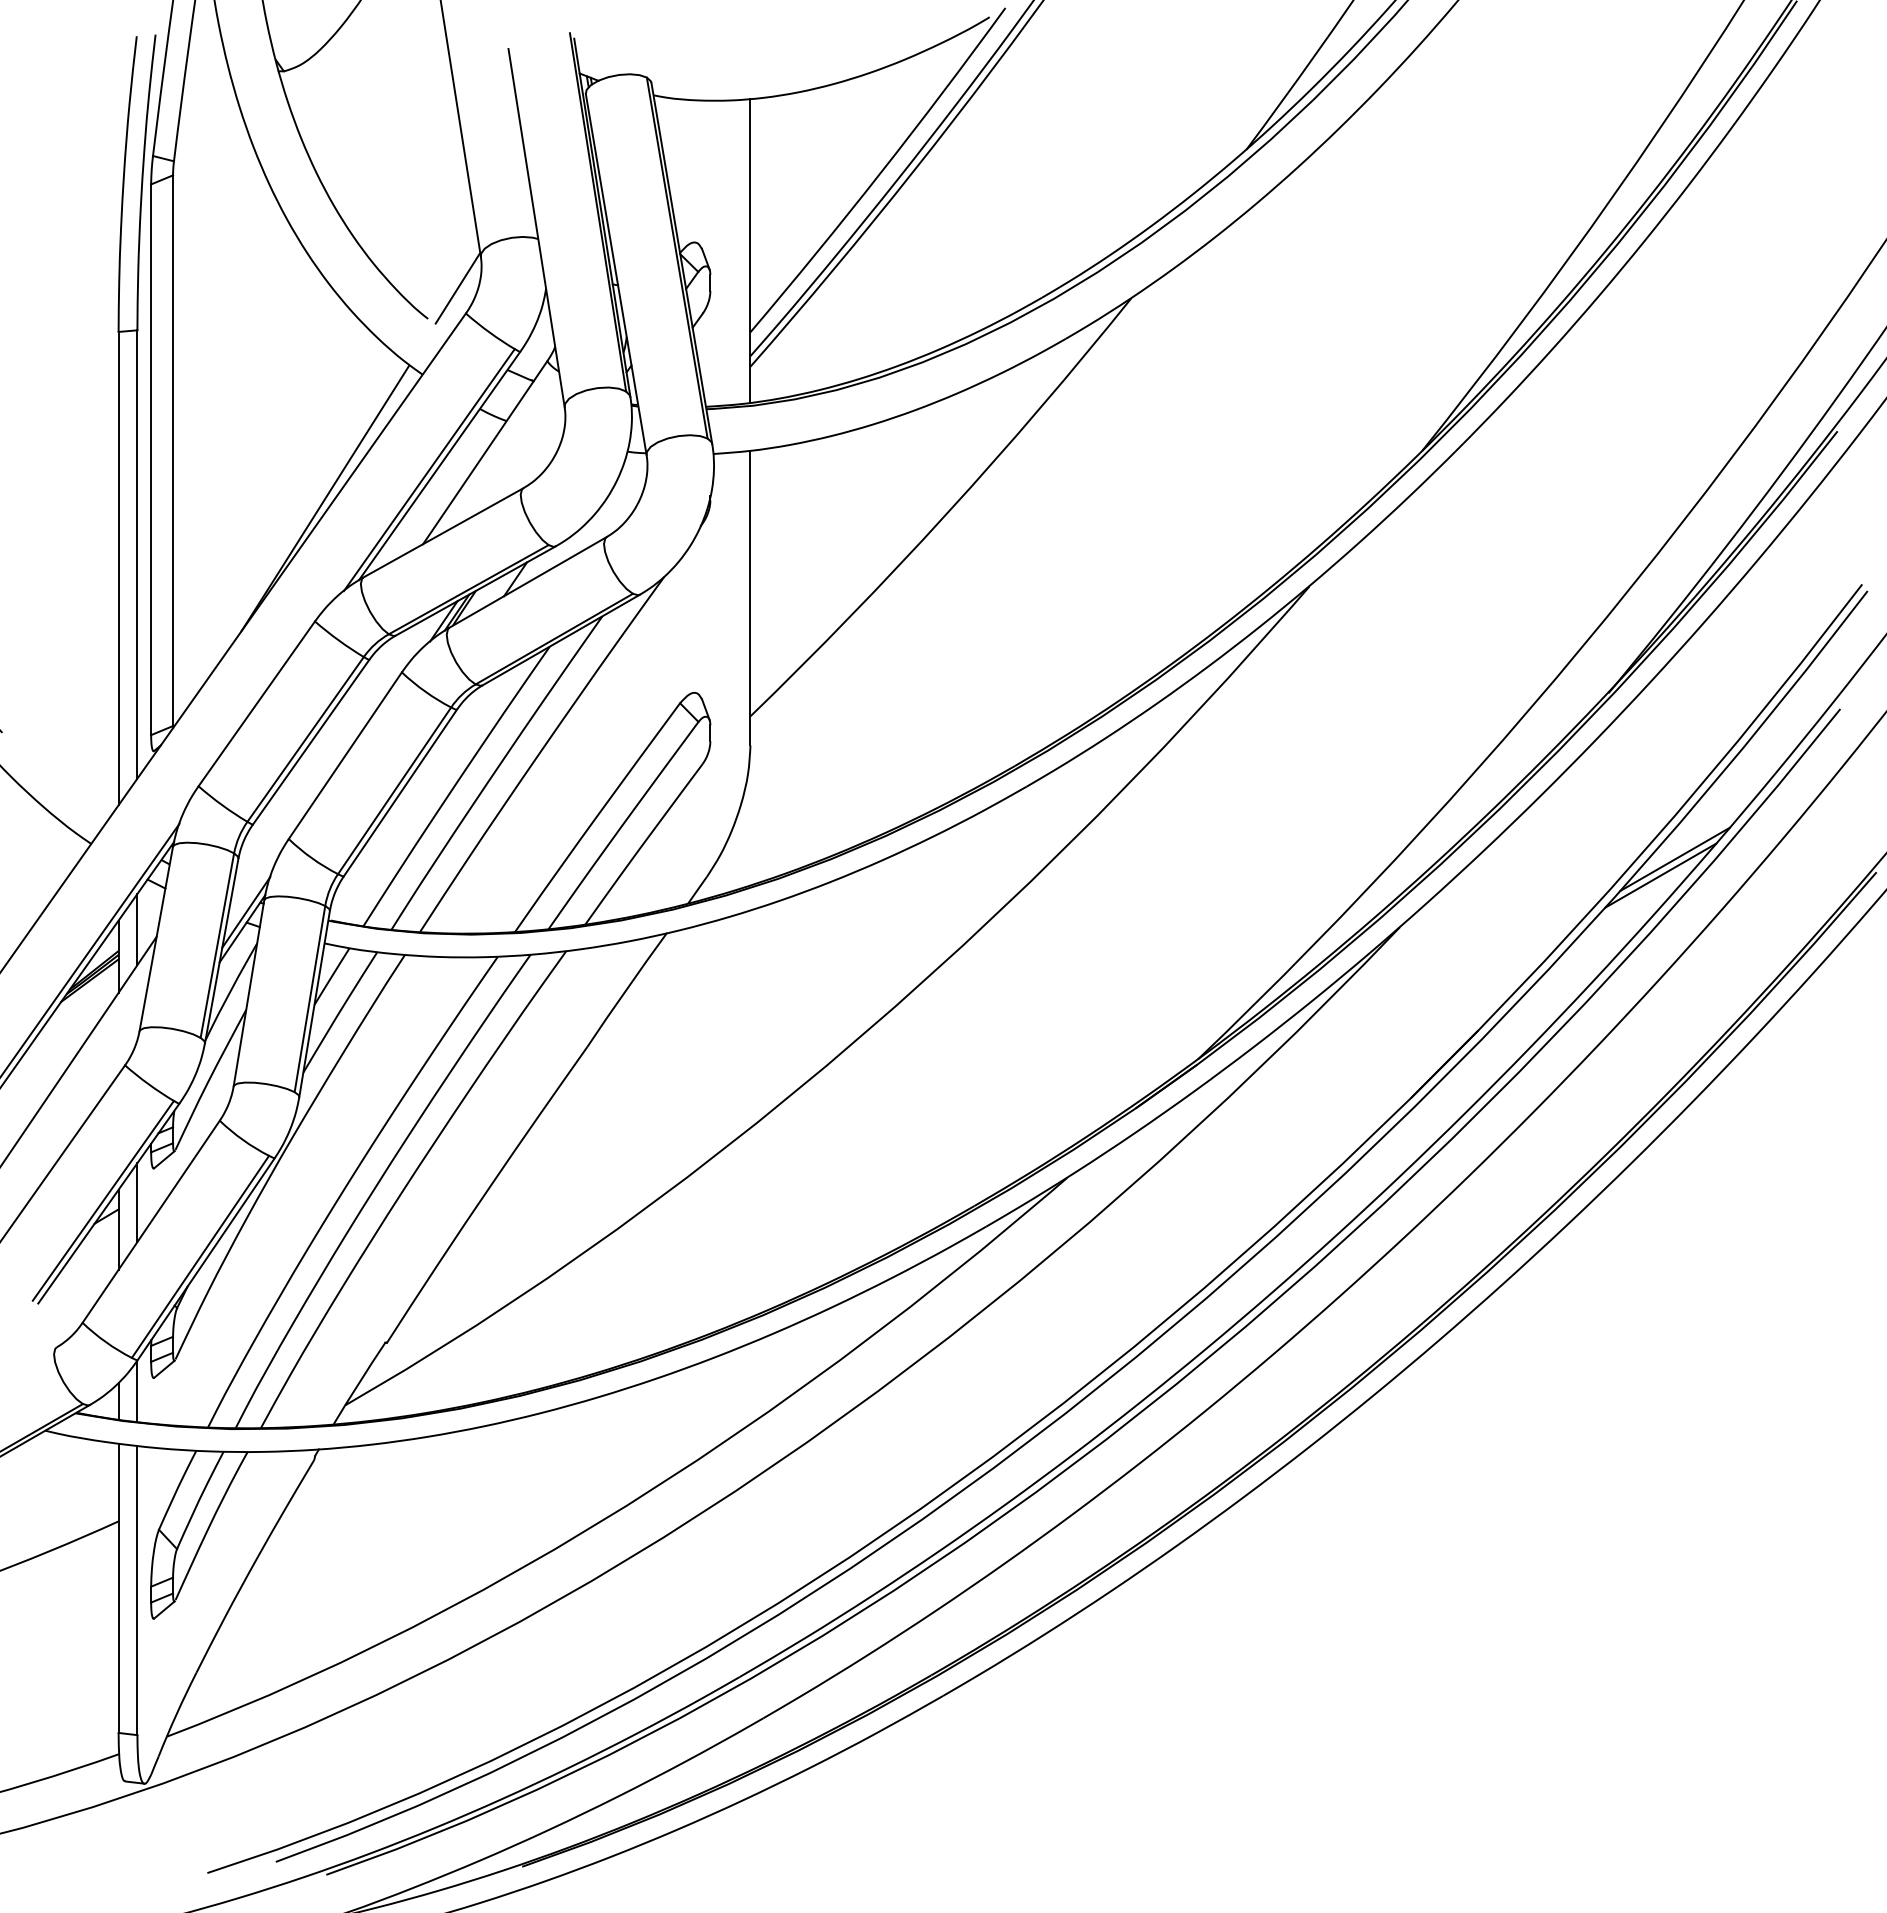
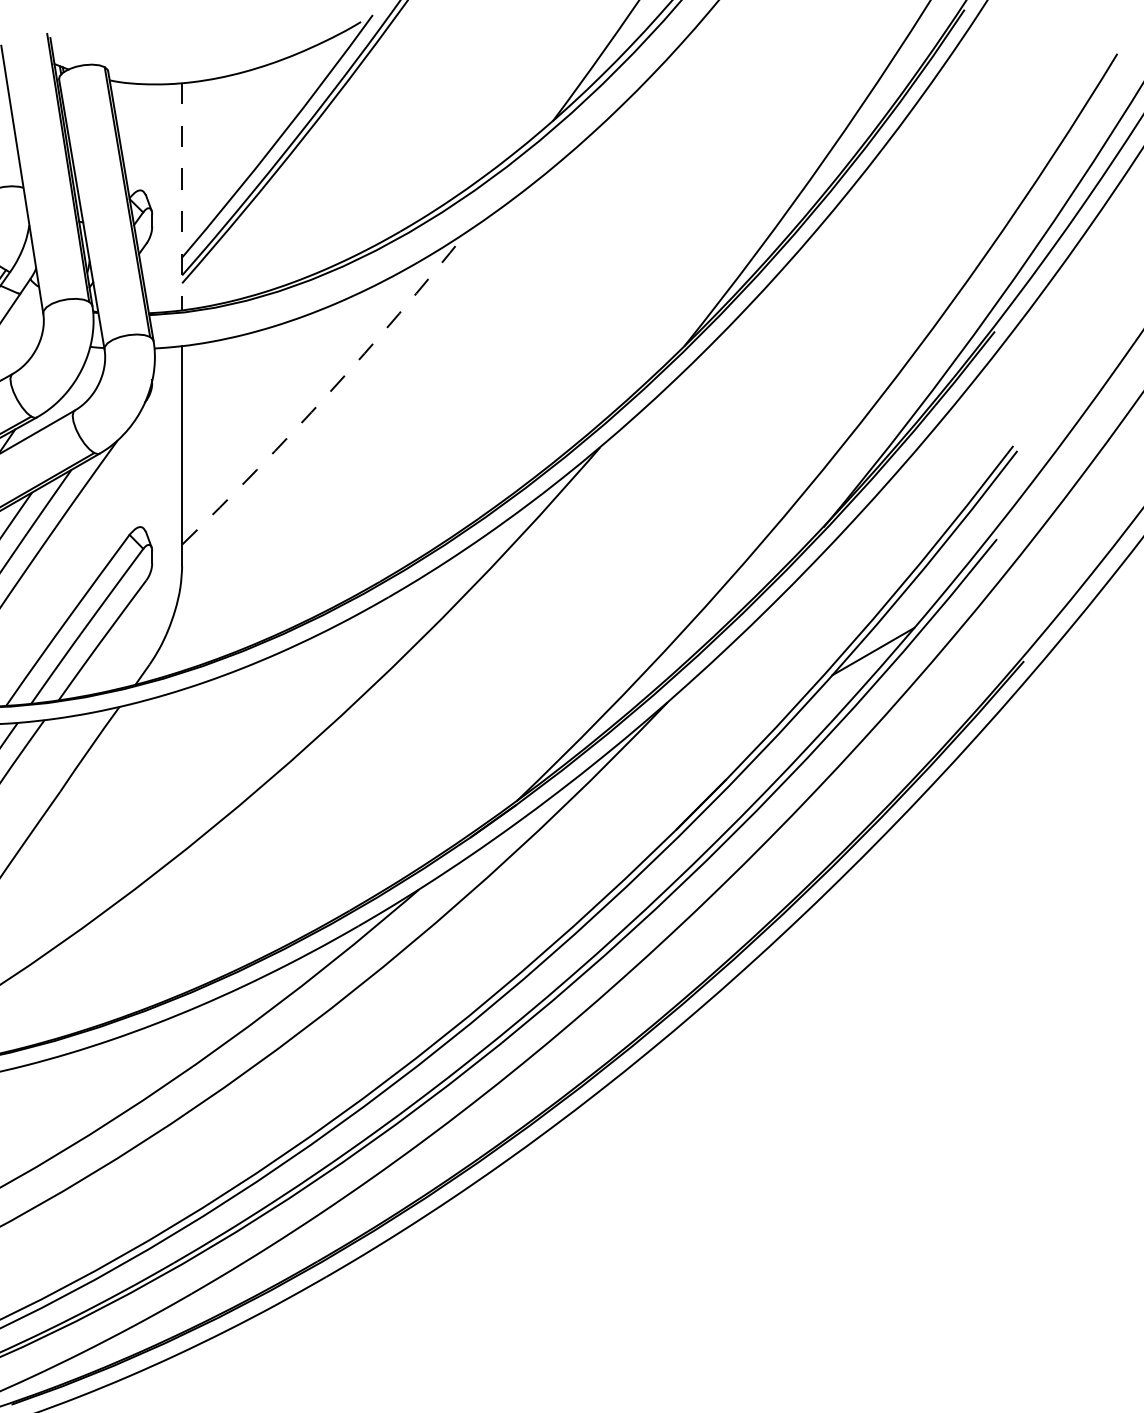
line: (750, 250) -> (182, 196), solid -> dashed
arc: (947, 513) -> (329, 393), solid -> dashed
line: (1660, 875) -> (862, 663), removed

